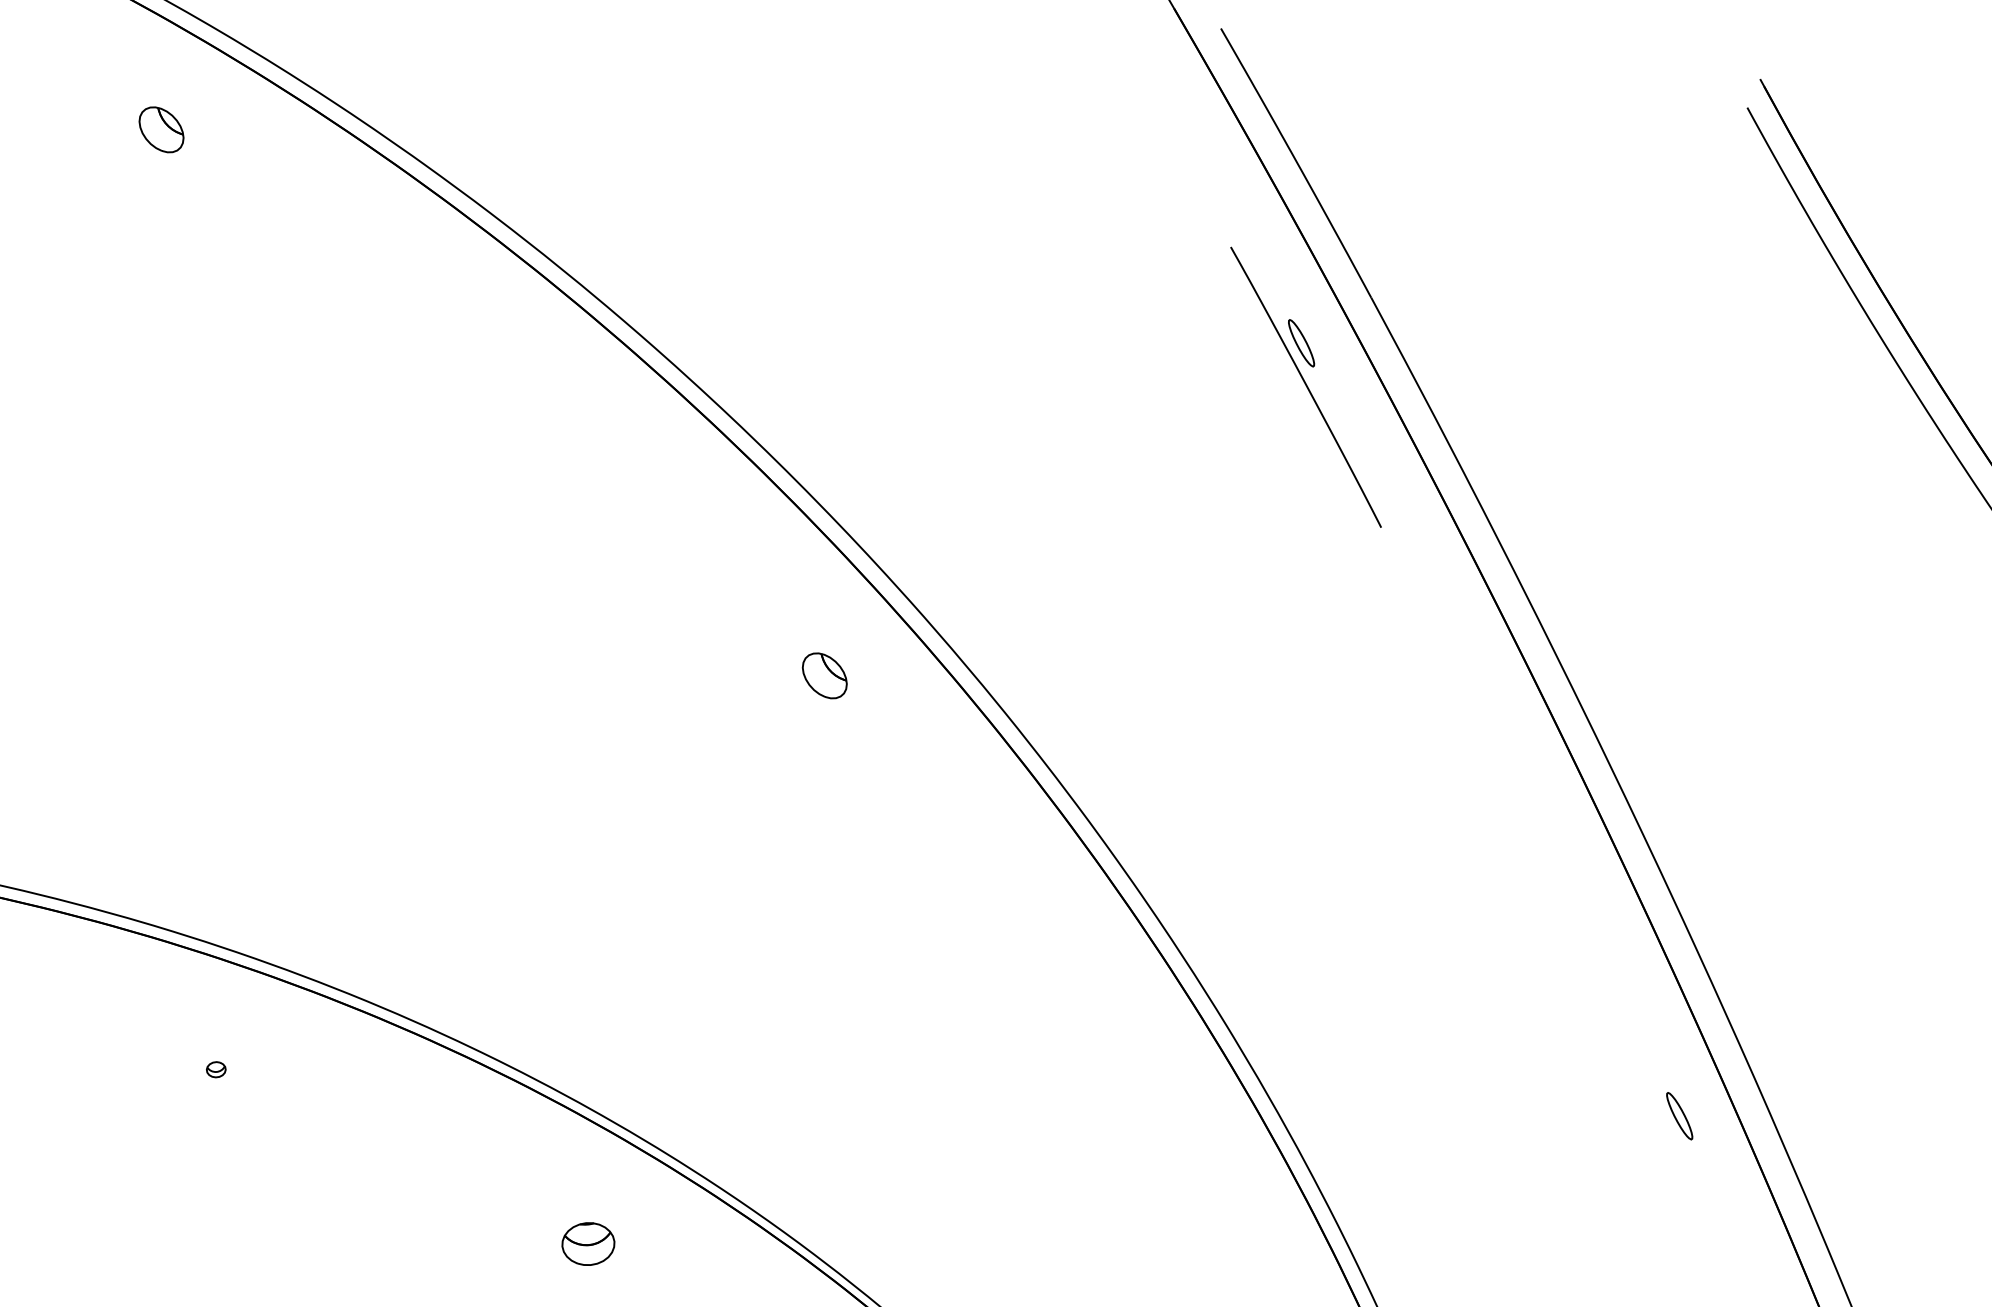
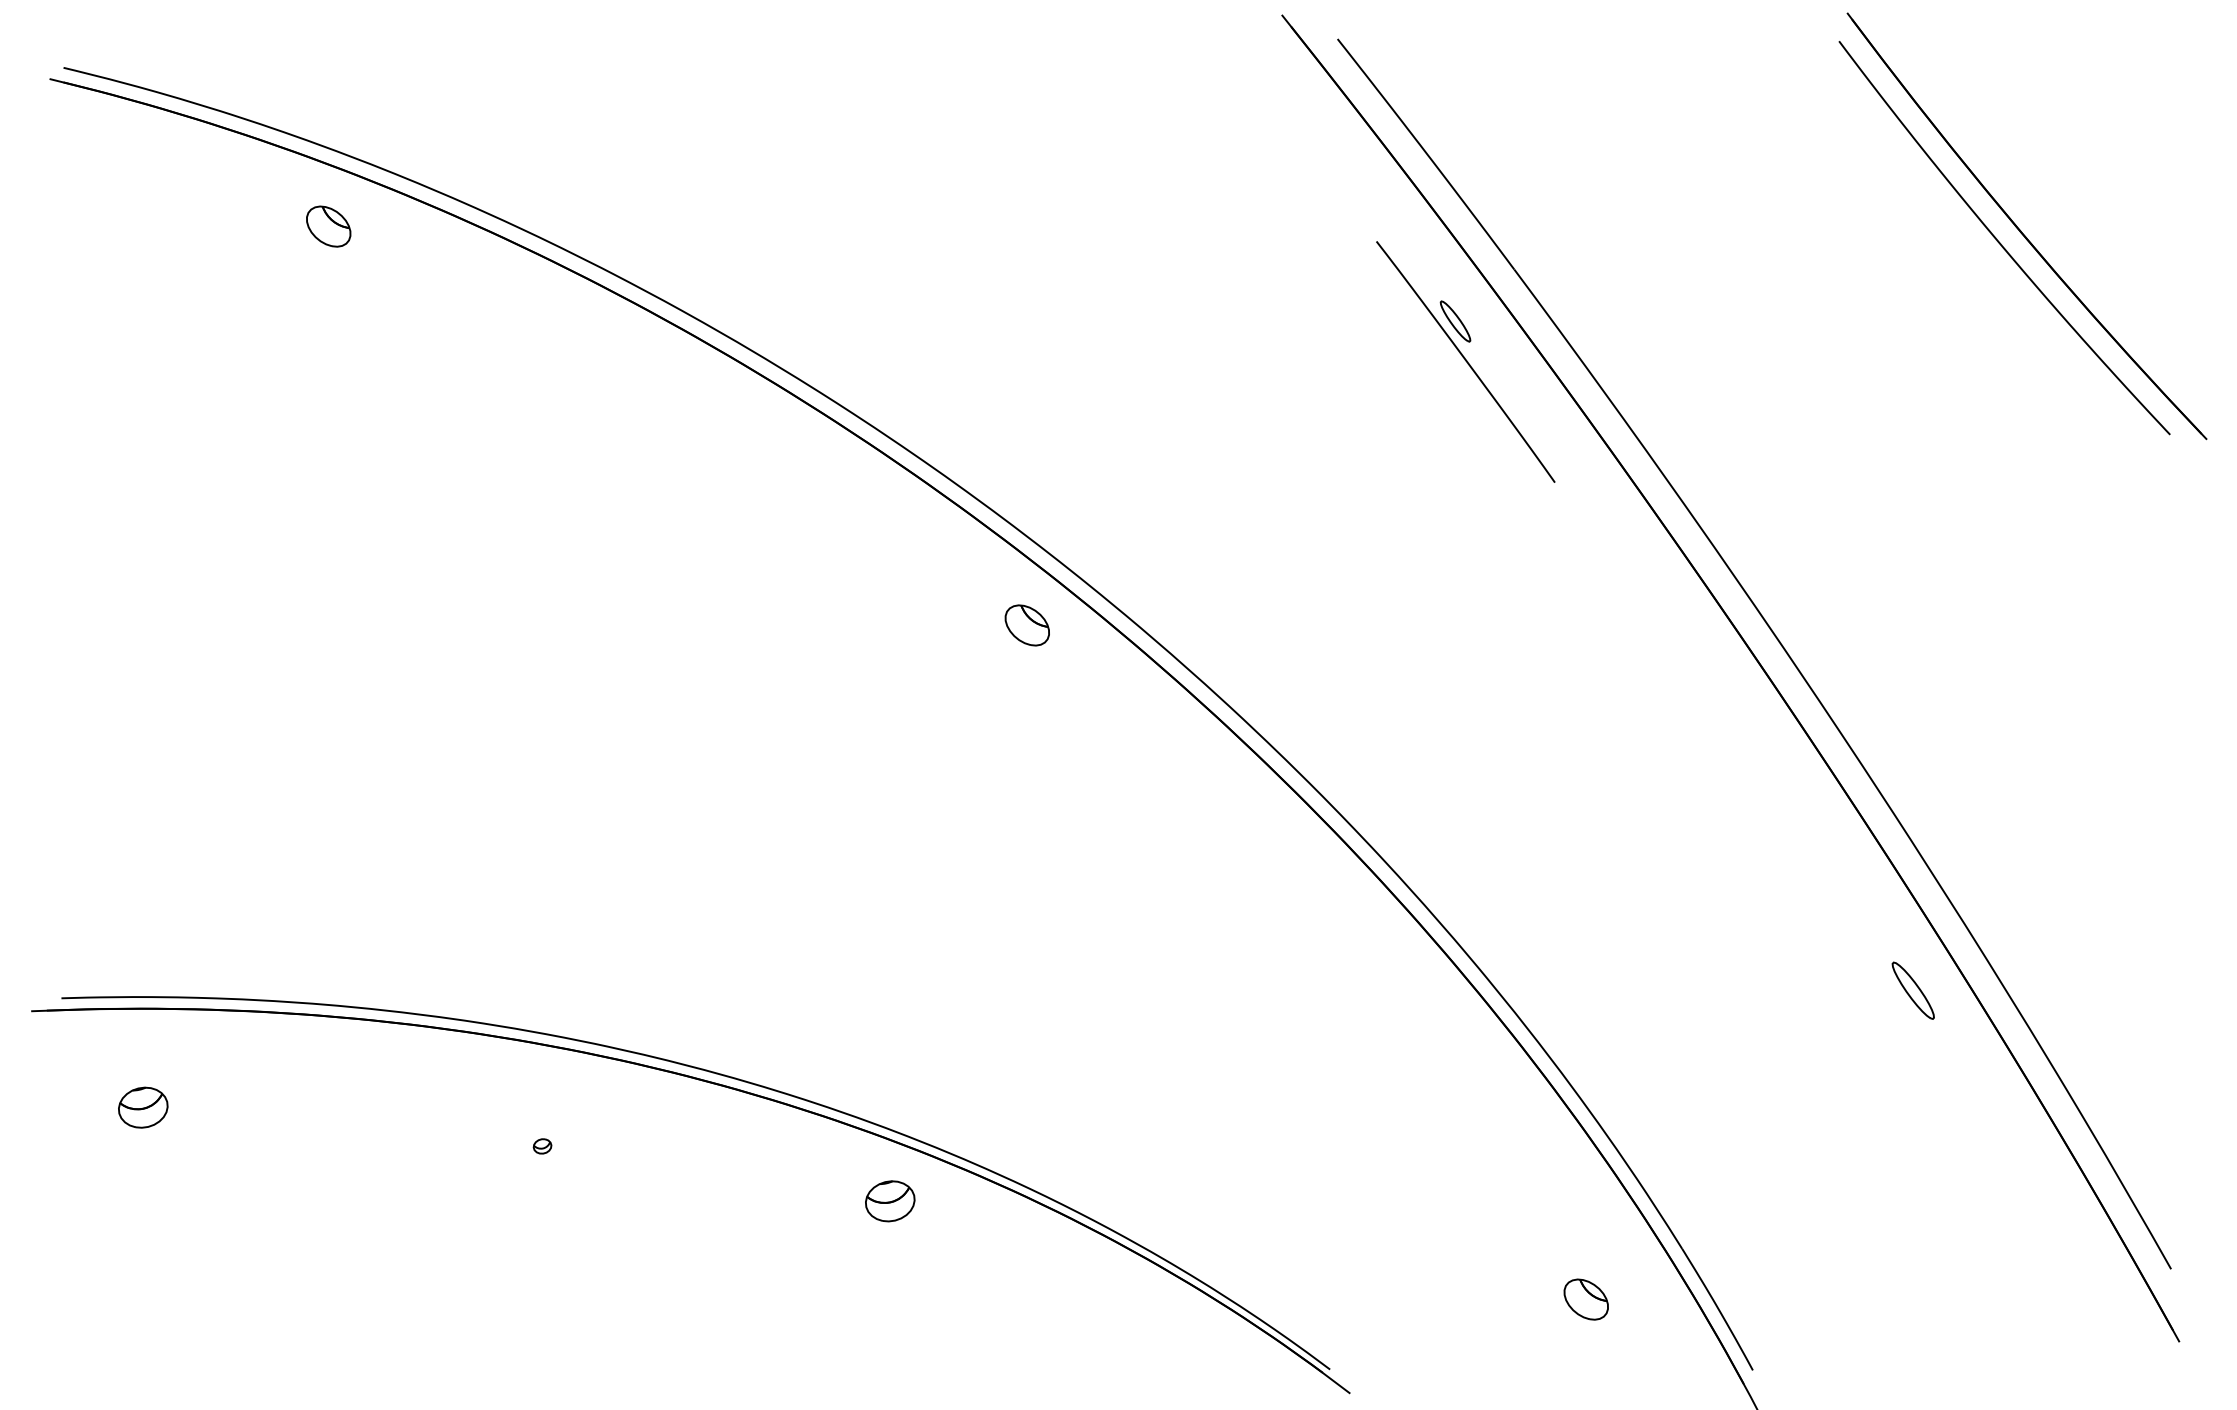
part: (161, 129) -> (328, 226), moved
part: (823, 675) -> (1026, 625), moved
part: (1678, 1115) -> (1912, 990), size x1.4
part: (588, 1244) -> (890, 1201), moved

